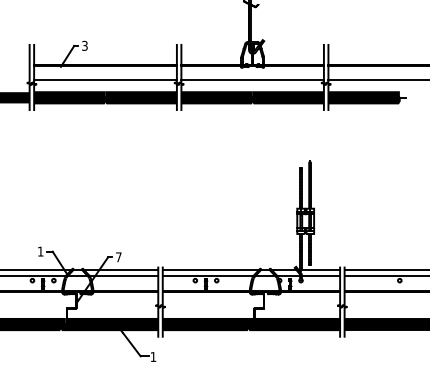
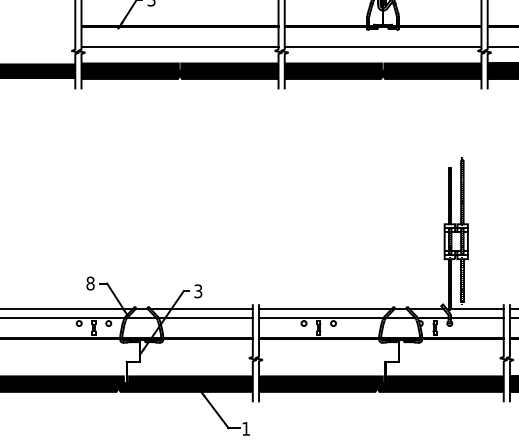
text: (40, 251) -> (90, 283), 1 -> 8
text: (118, 257) -> (197, 291), 7 -> 3

